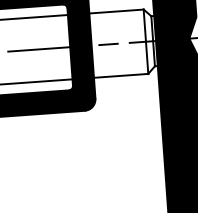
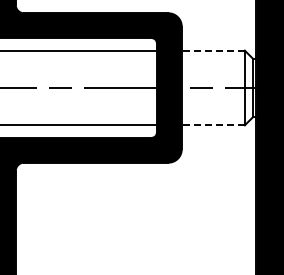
line: (116, 11) -> (213, 50), solid -> dashed
line: (121, 75) -> (213, 125), solid -> dashed

